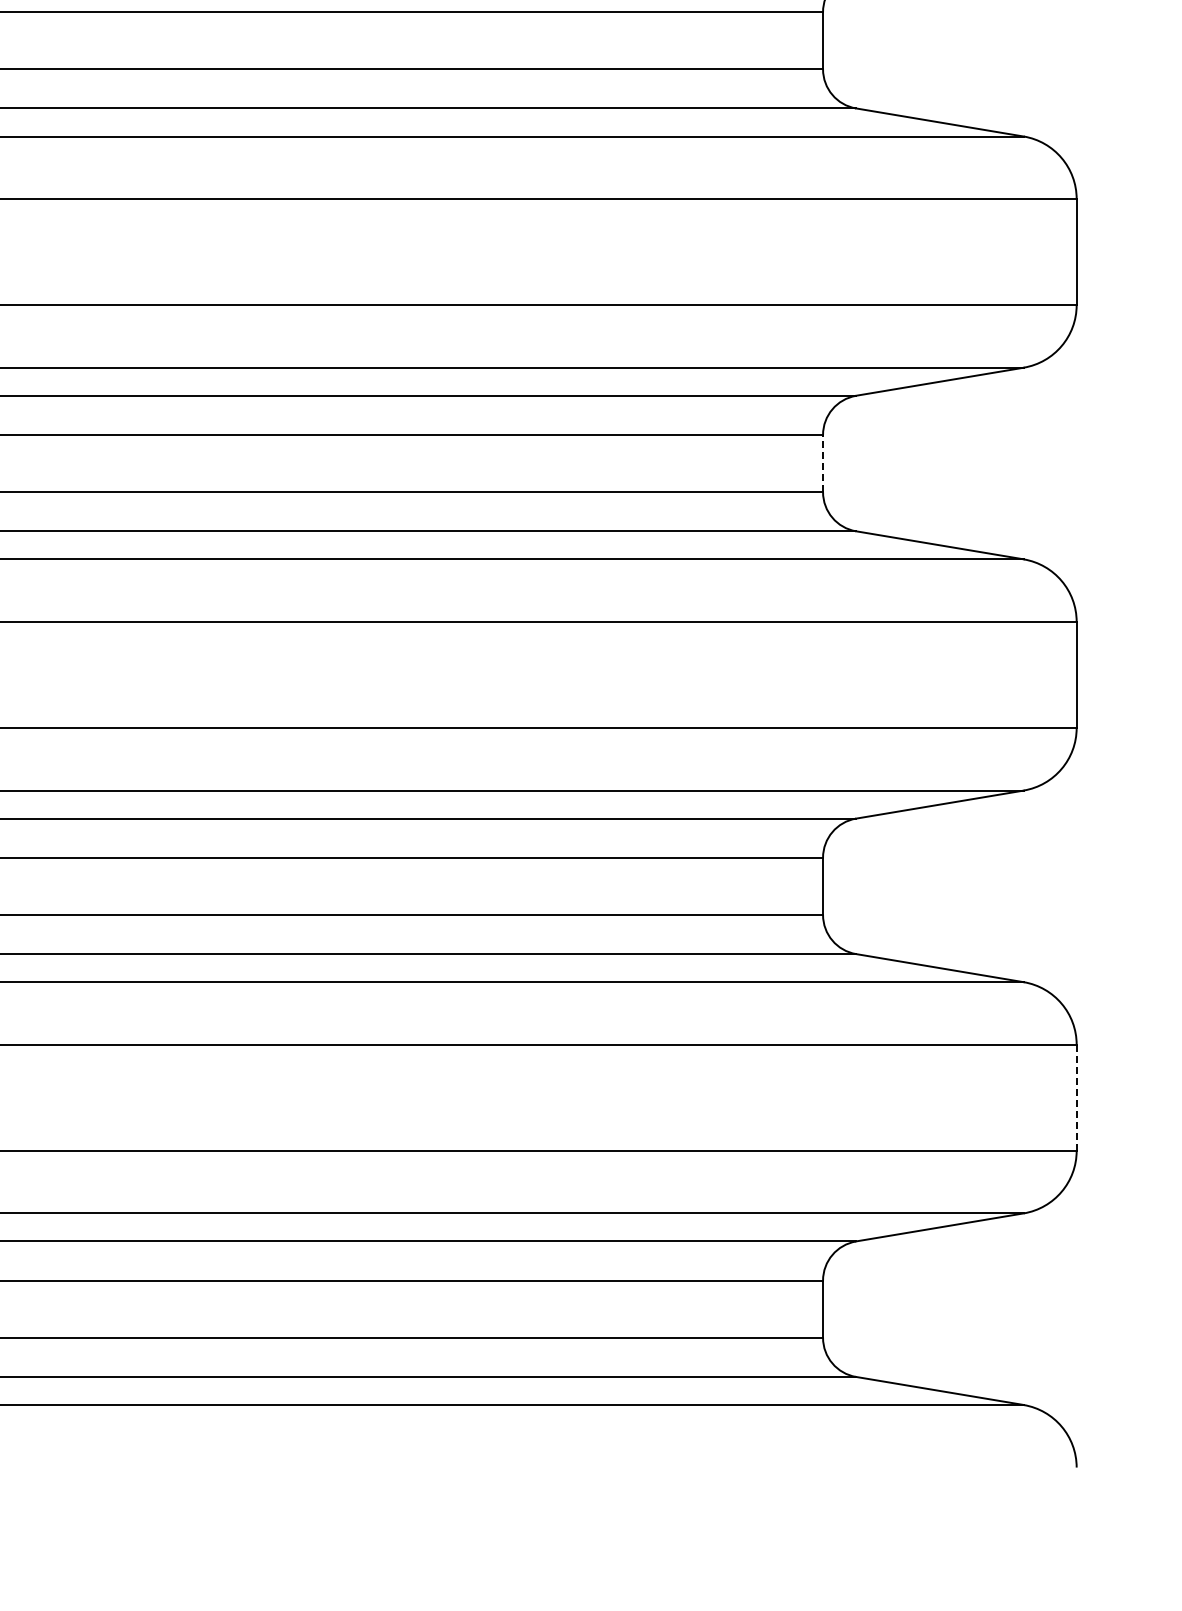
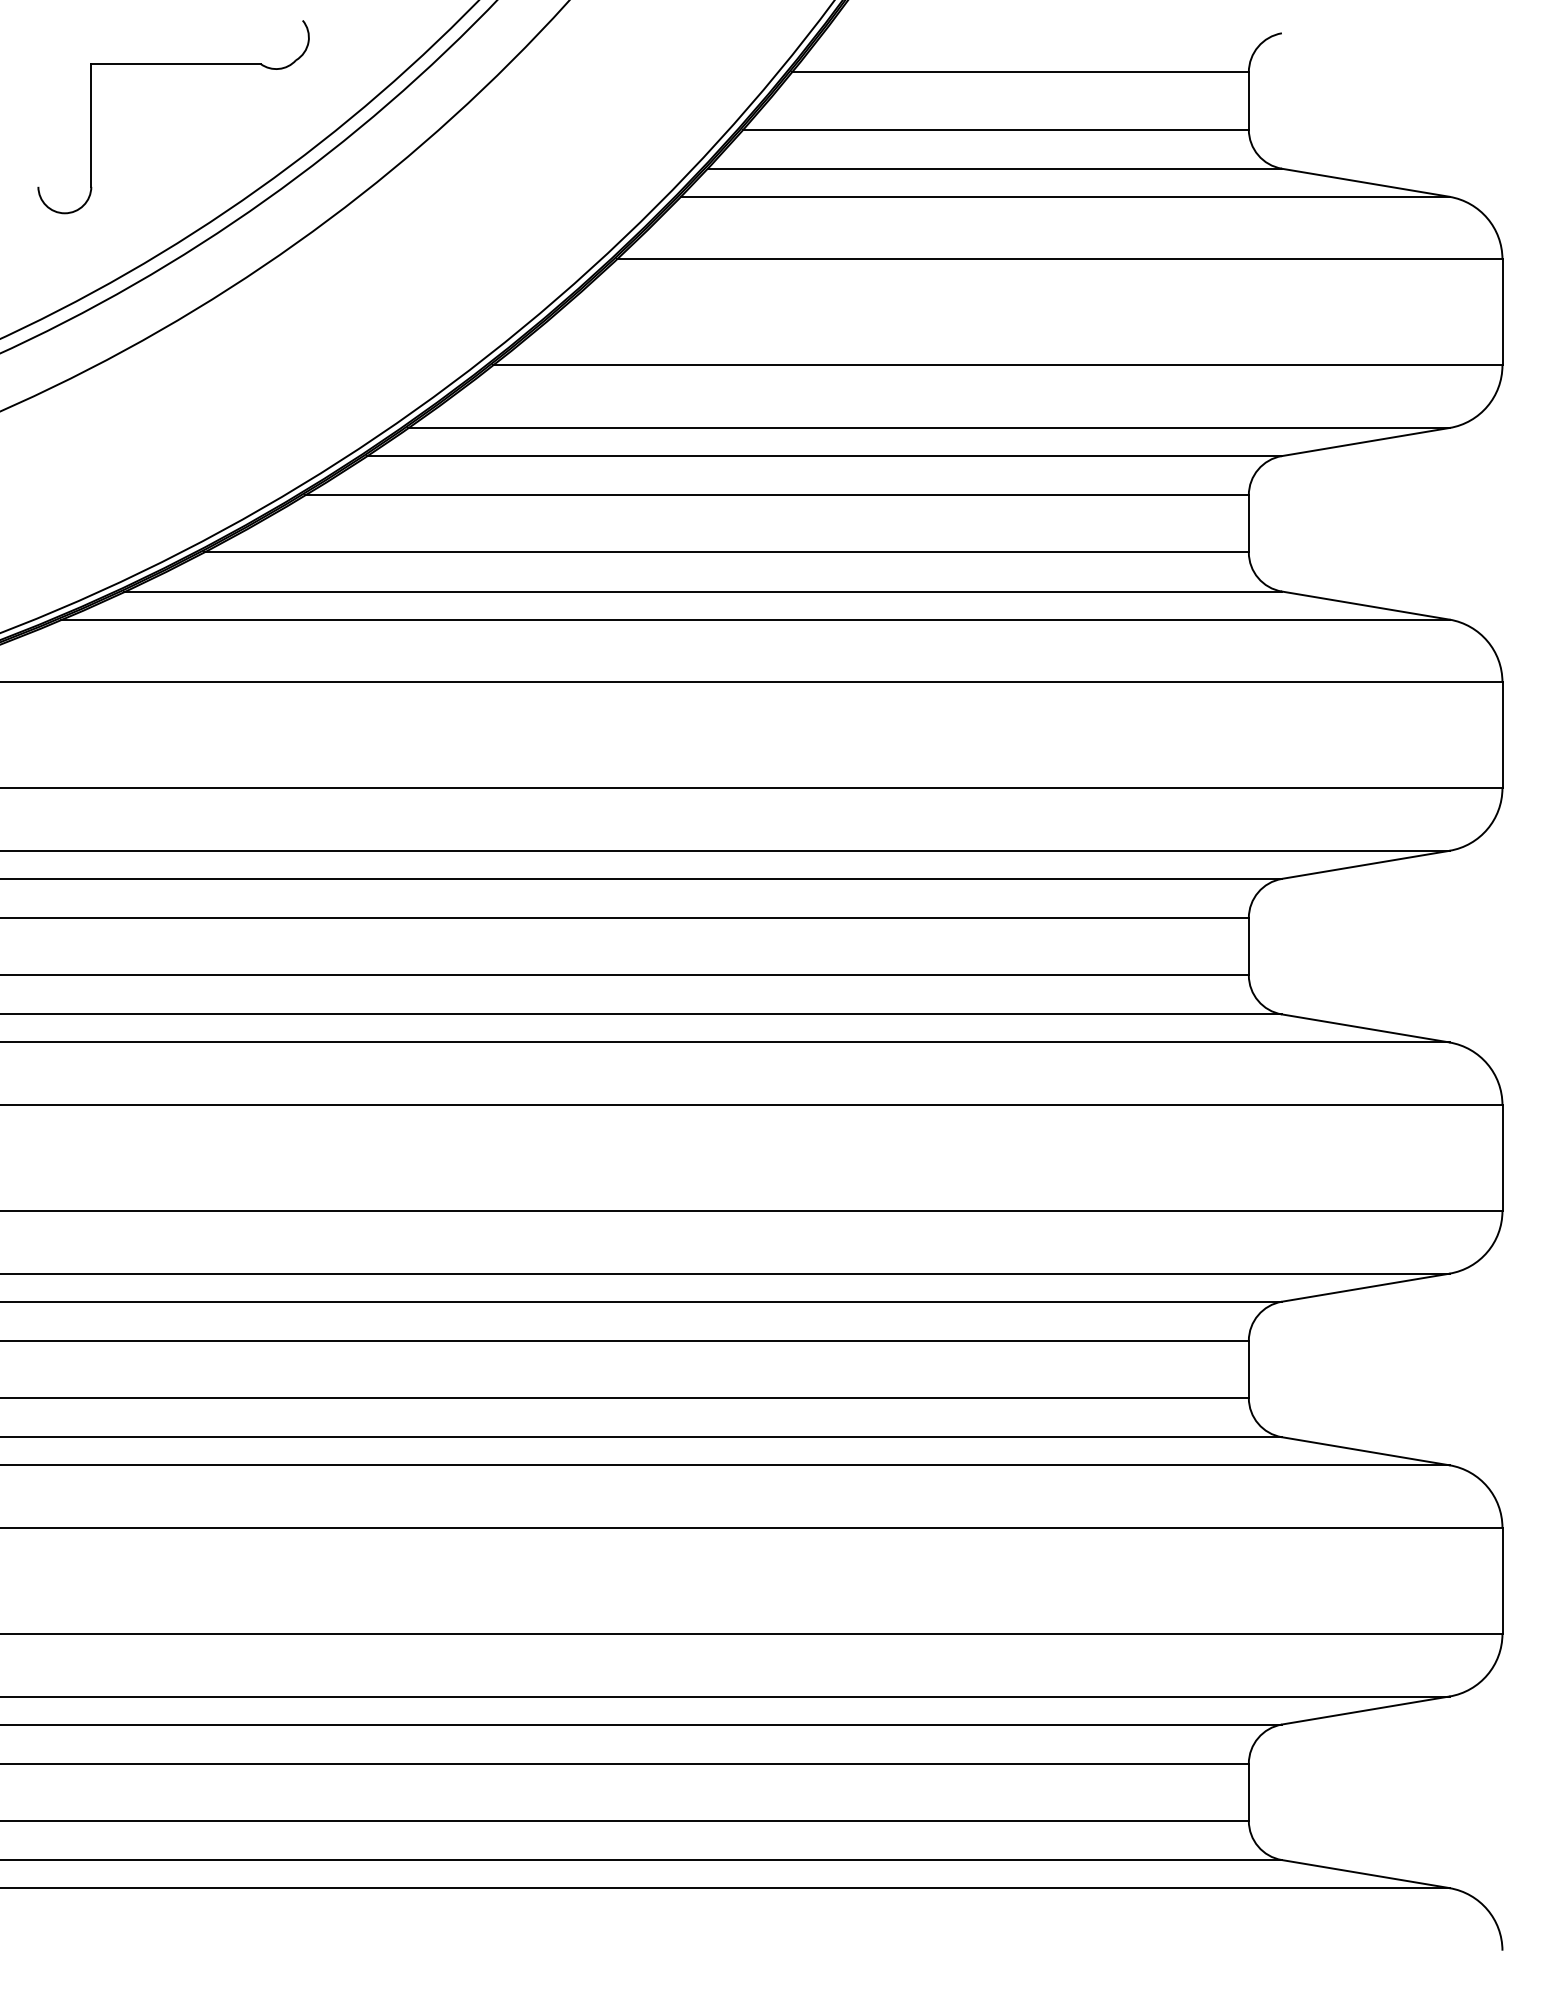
line: (822, 463) -> (1248, 946), dashed -> solid
line: (1076, 1097) -> (1502, 1580), dashed -> solid

